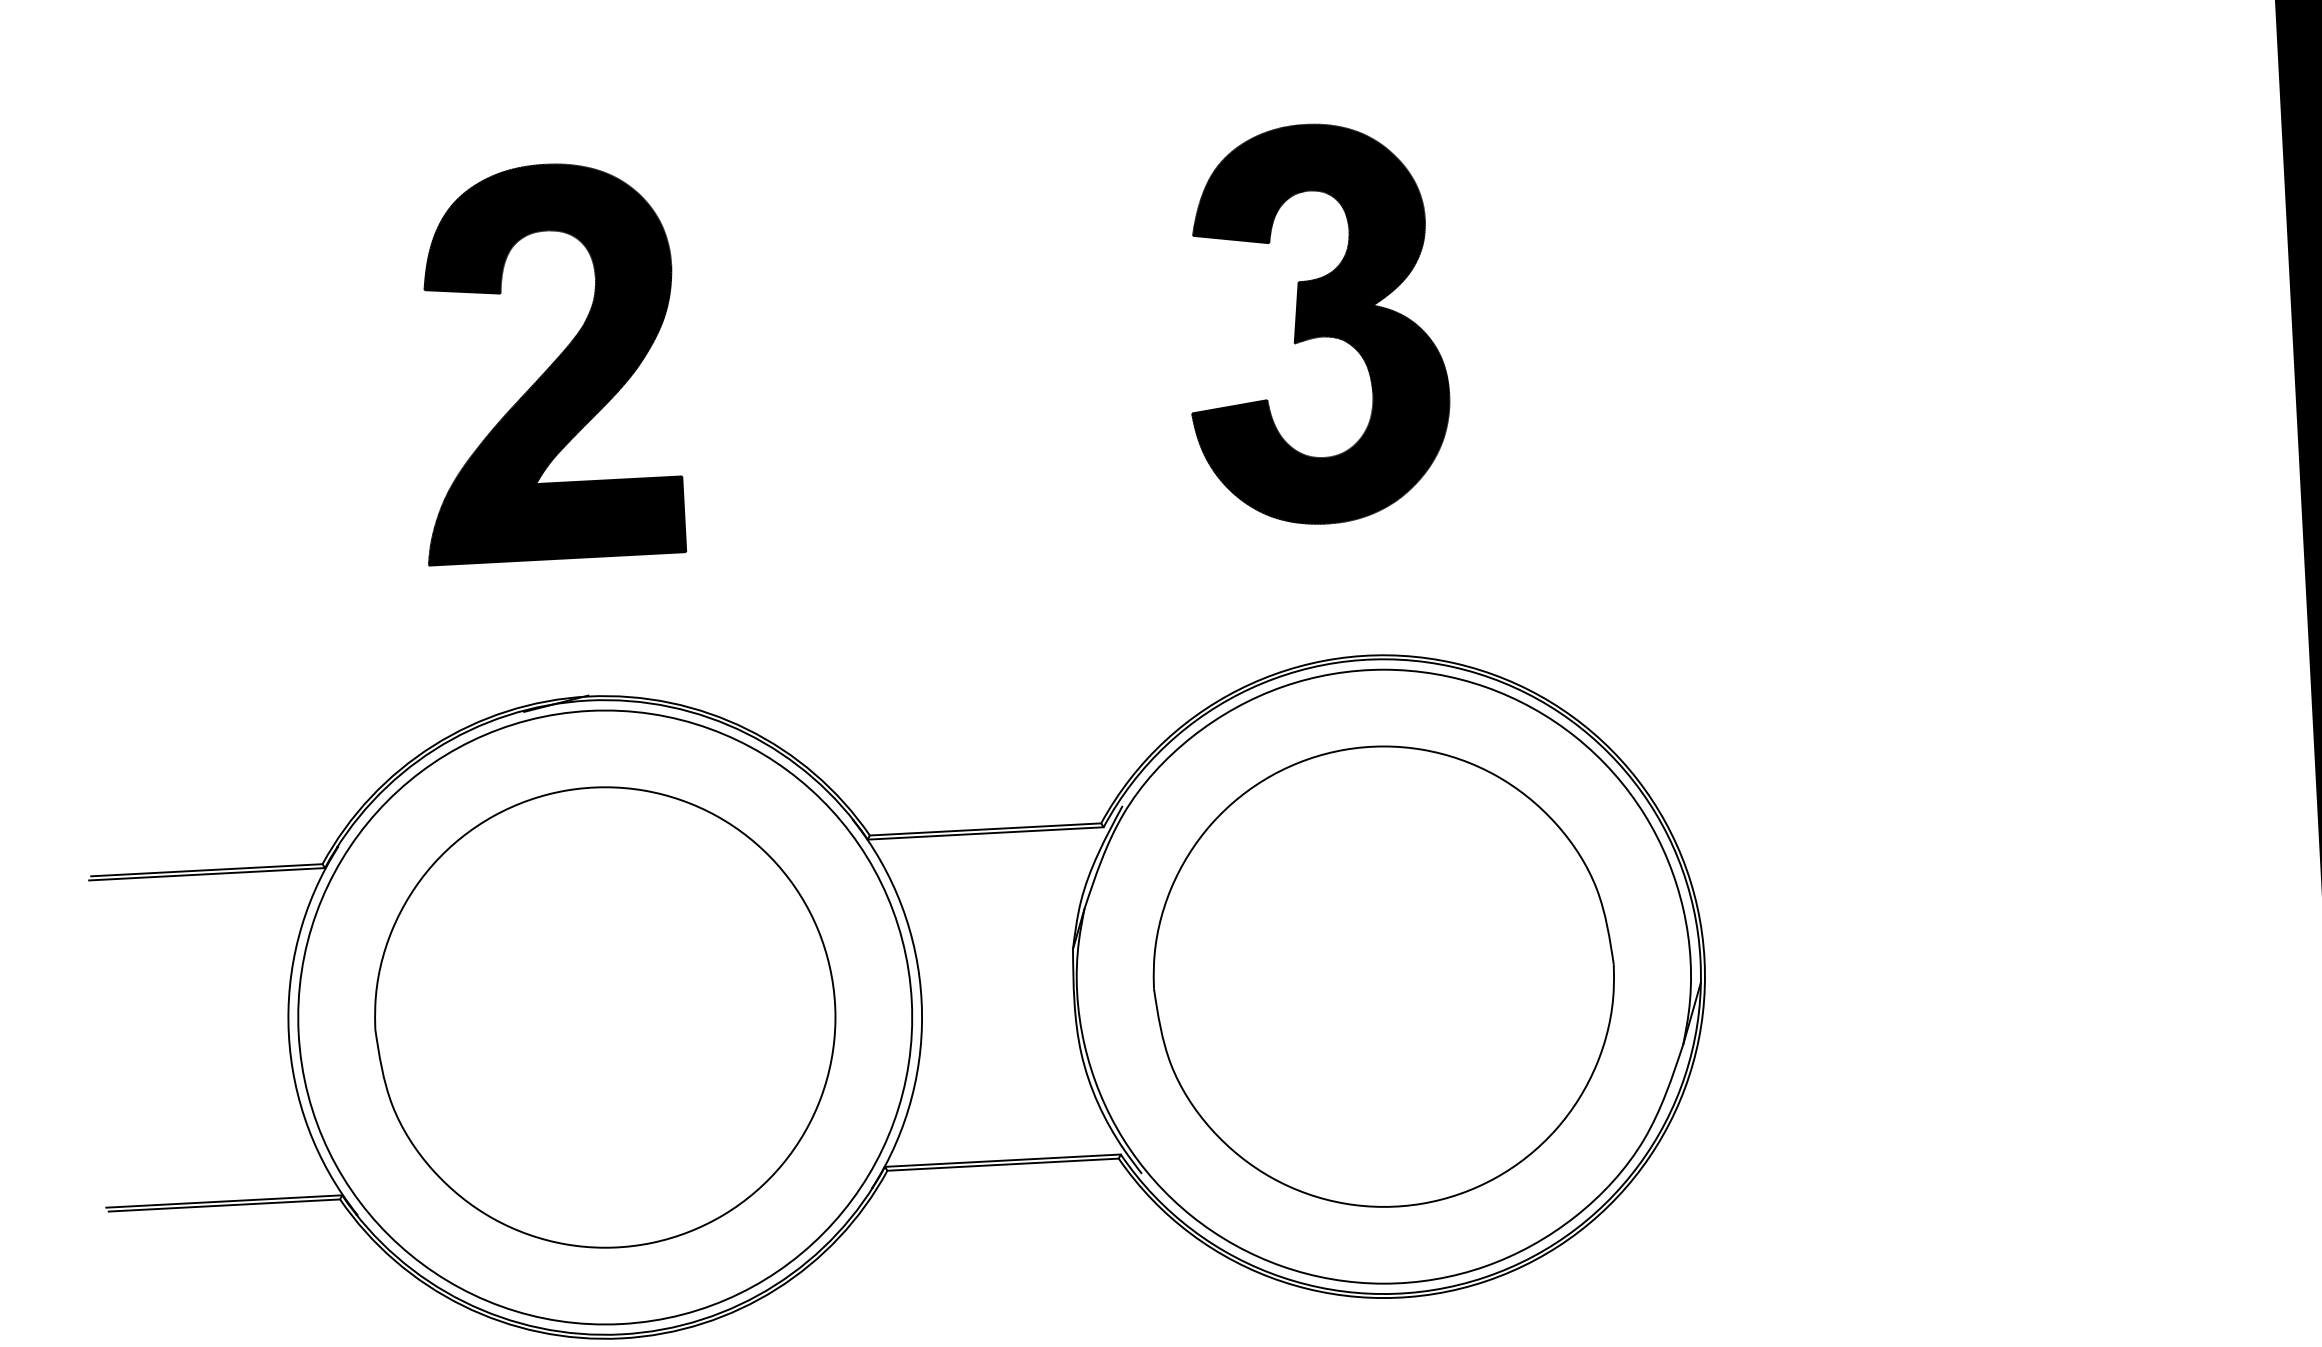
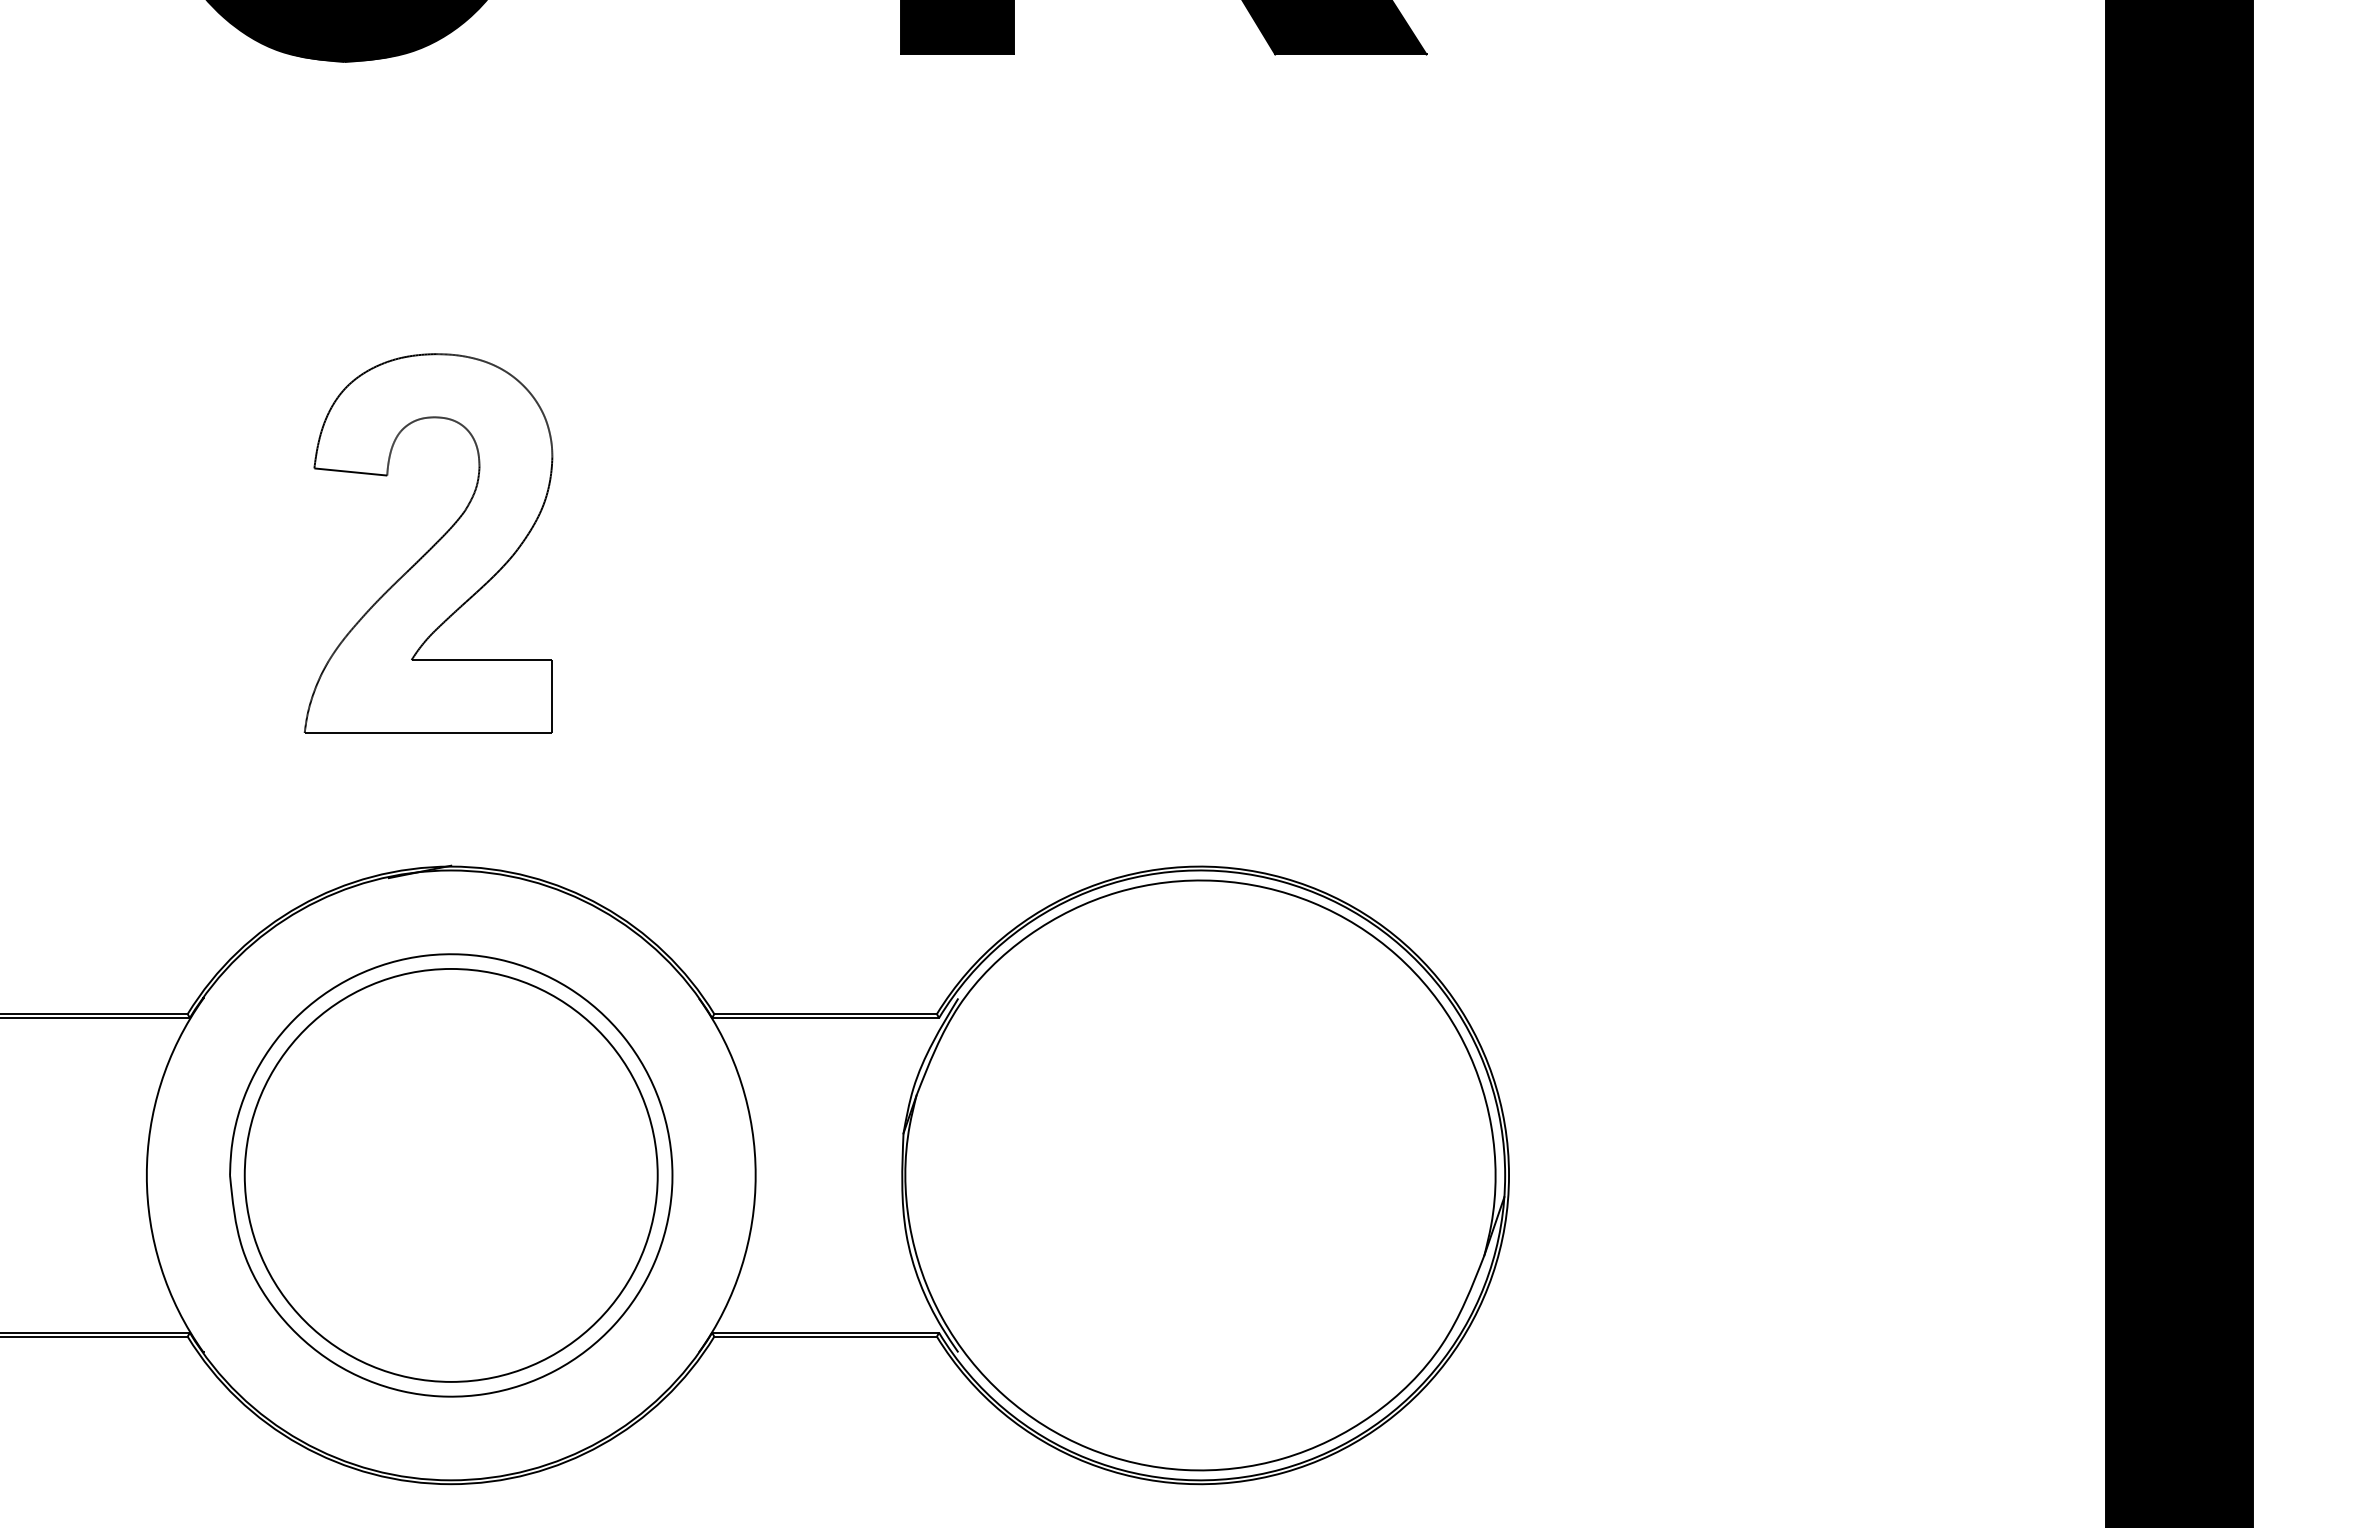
part: (1316, 323) -> (1168, 545), removed
fill: (547, 361) -> (428, 543), removed
part: (1383, 976) -> (1200, 1175), removed
circle: (605, 1017) -> (451, 1175), size x0.7

